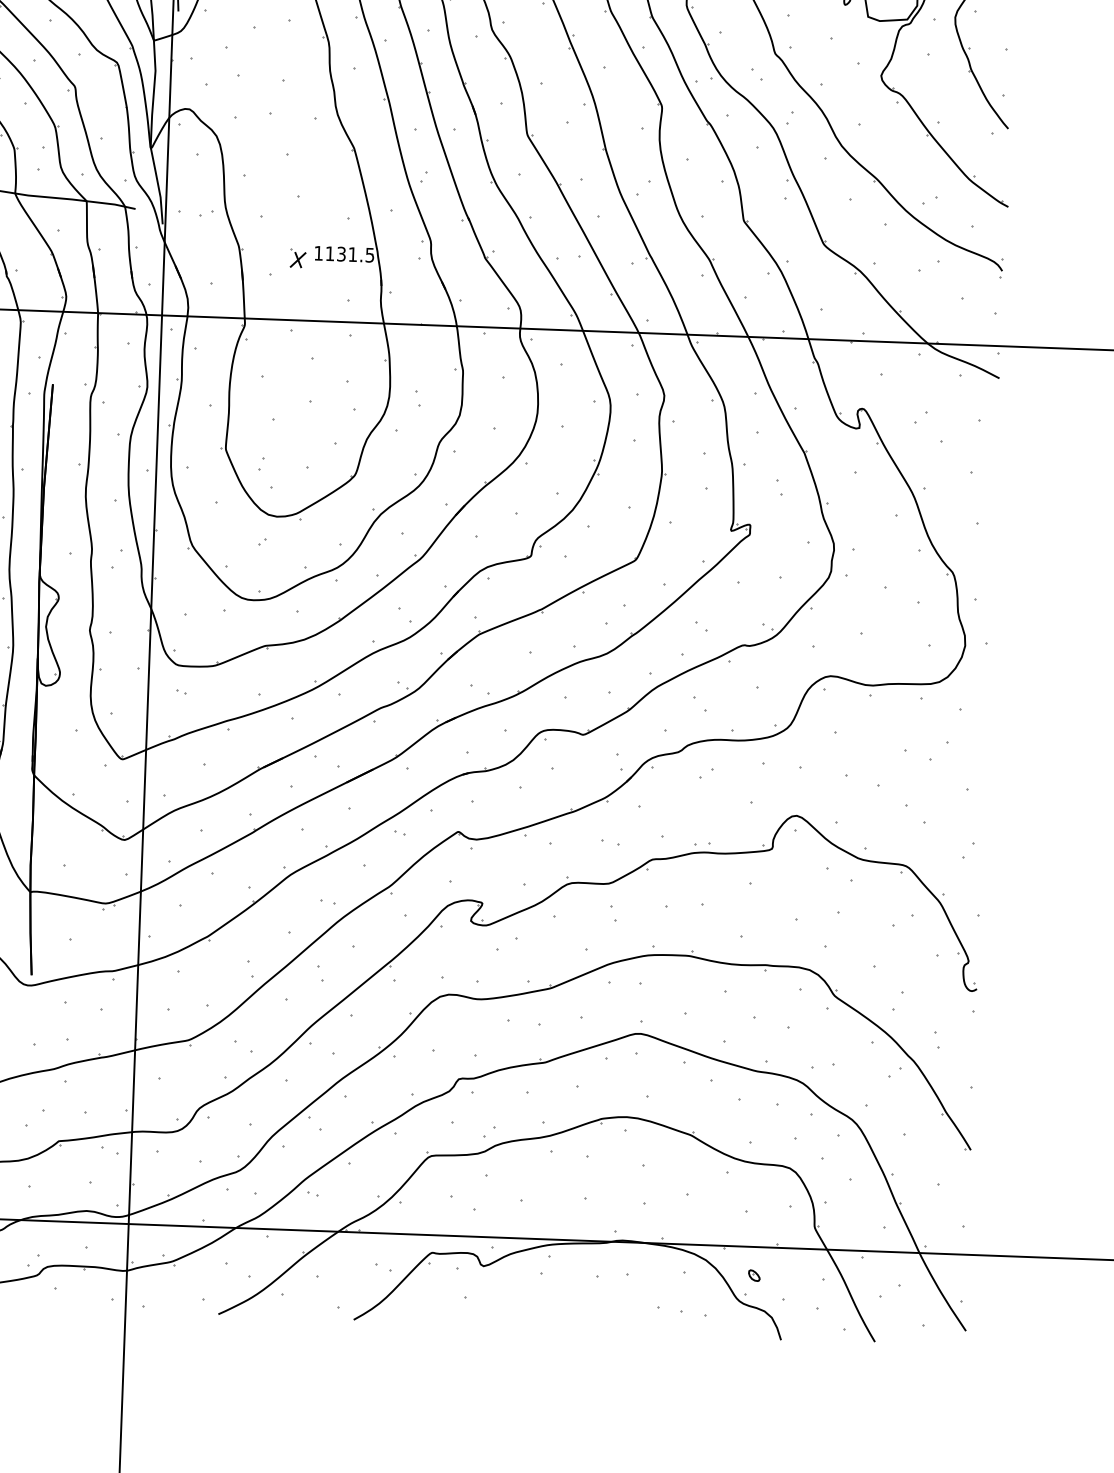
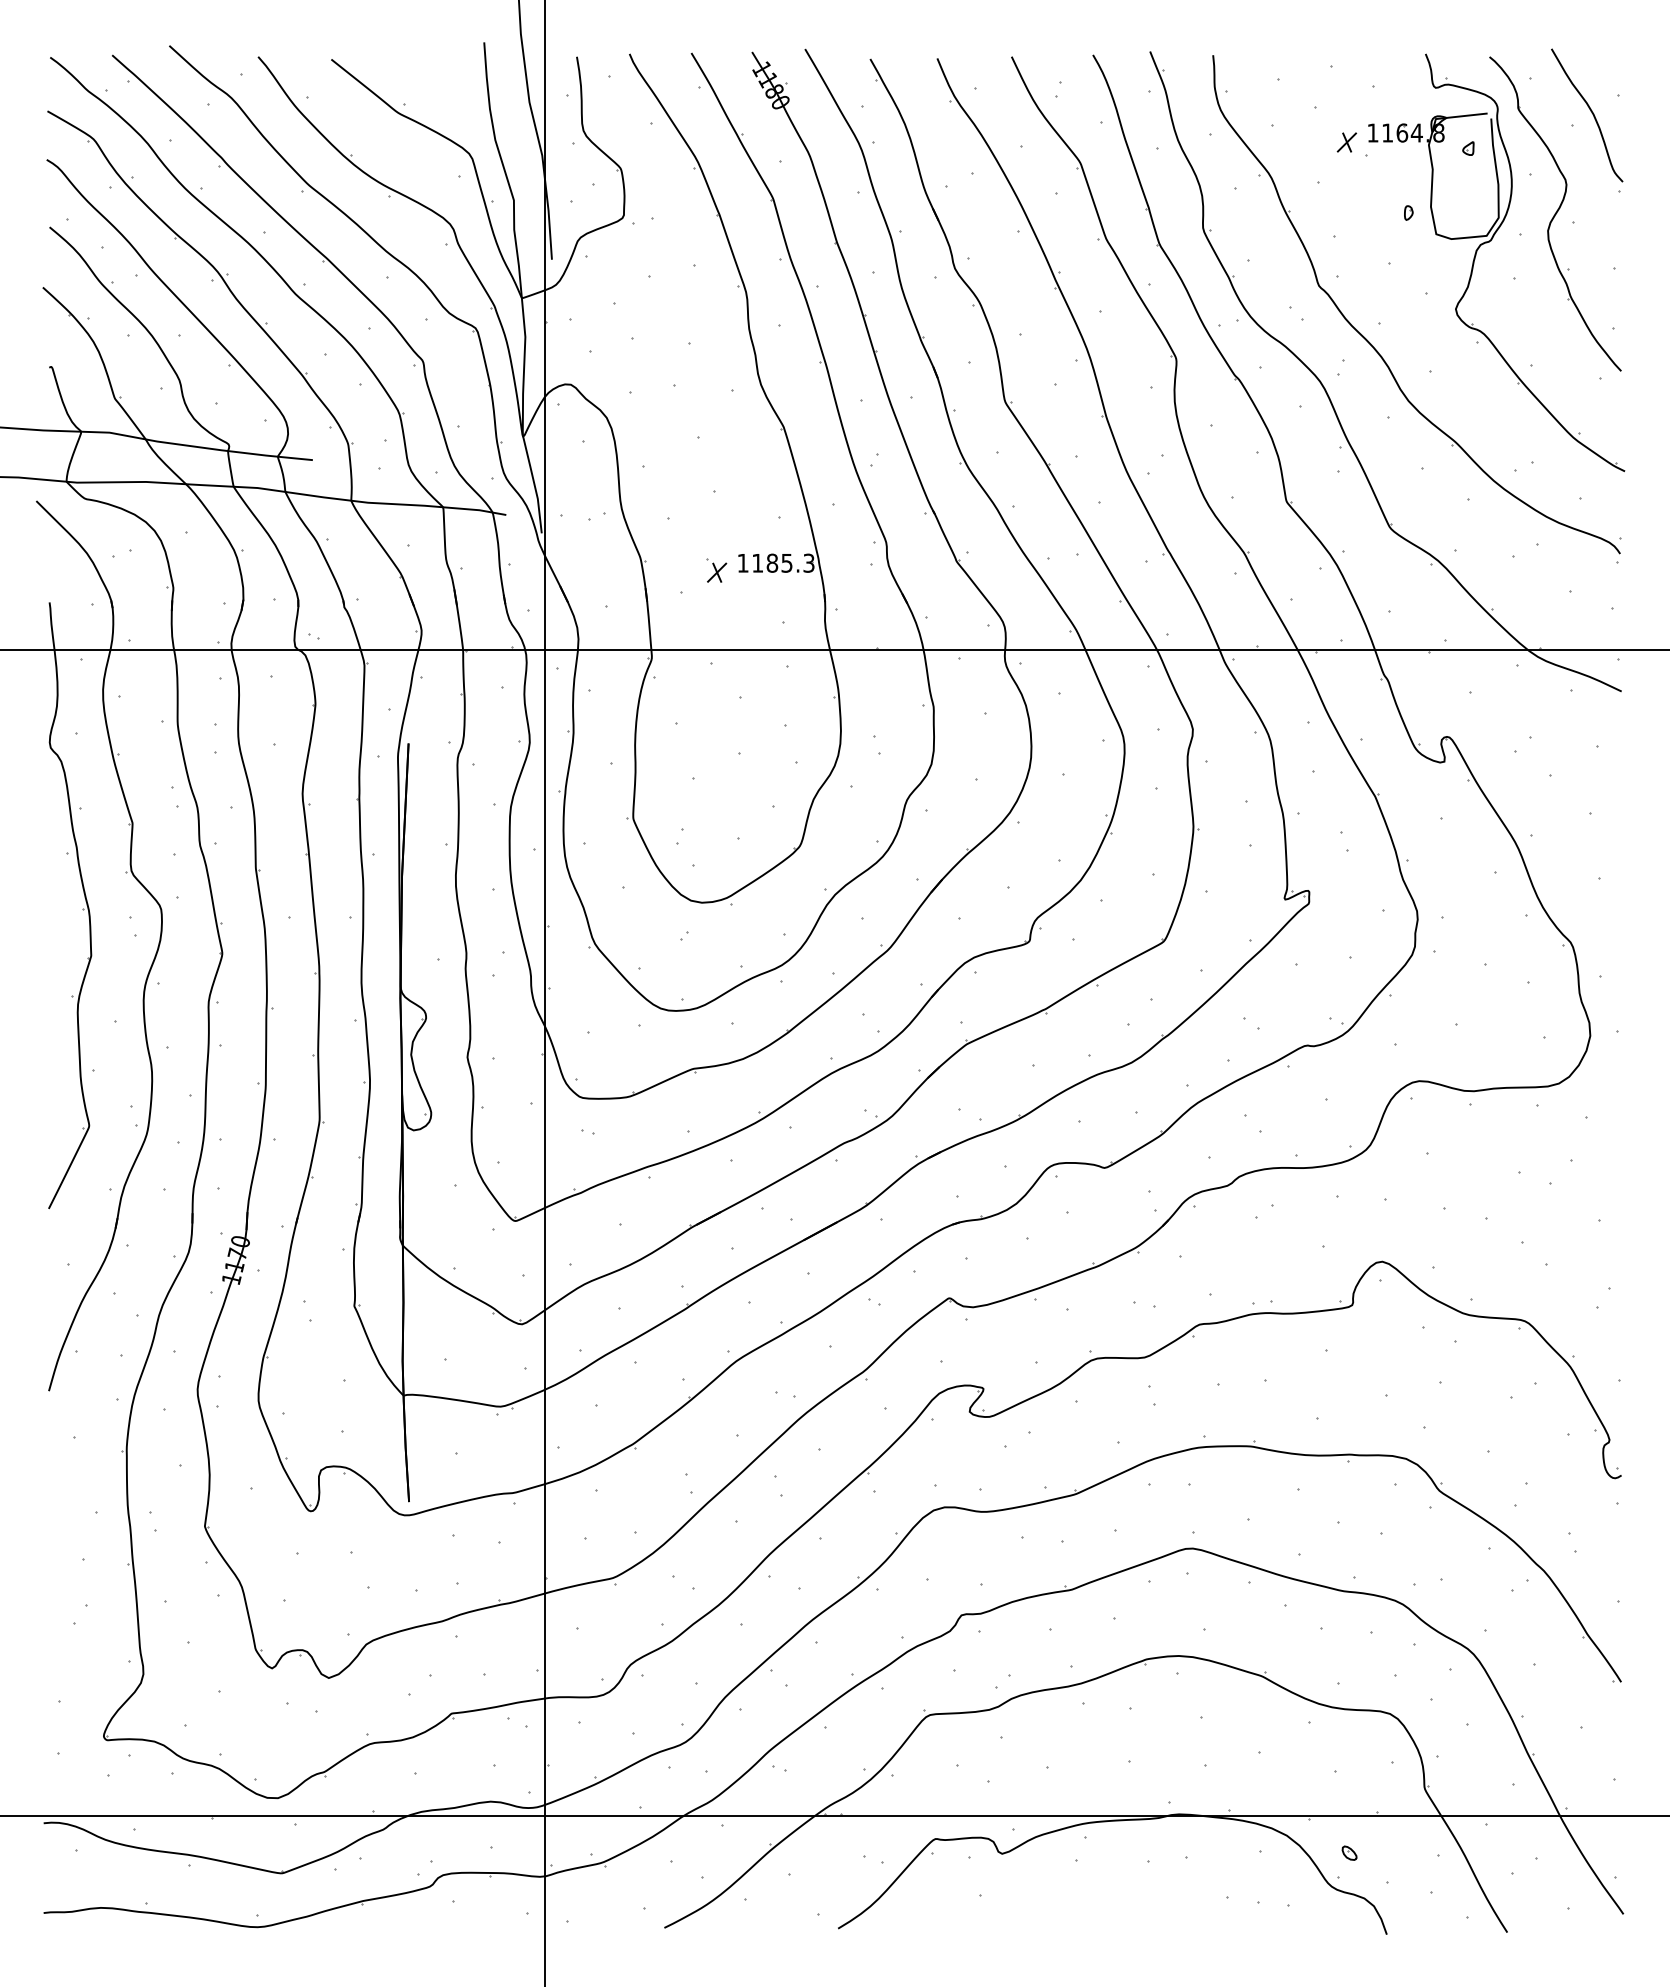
text: (355, 254) -> (790, 562), 1131.5 -> 1185.3

